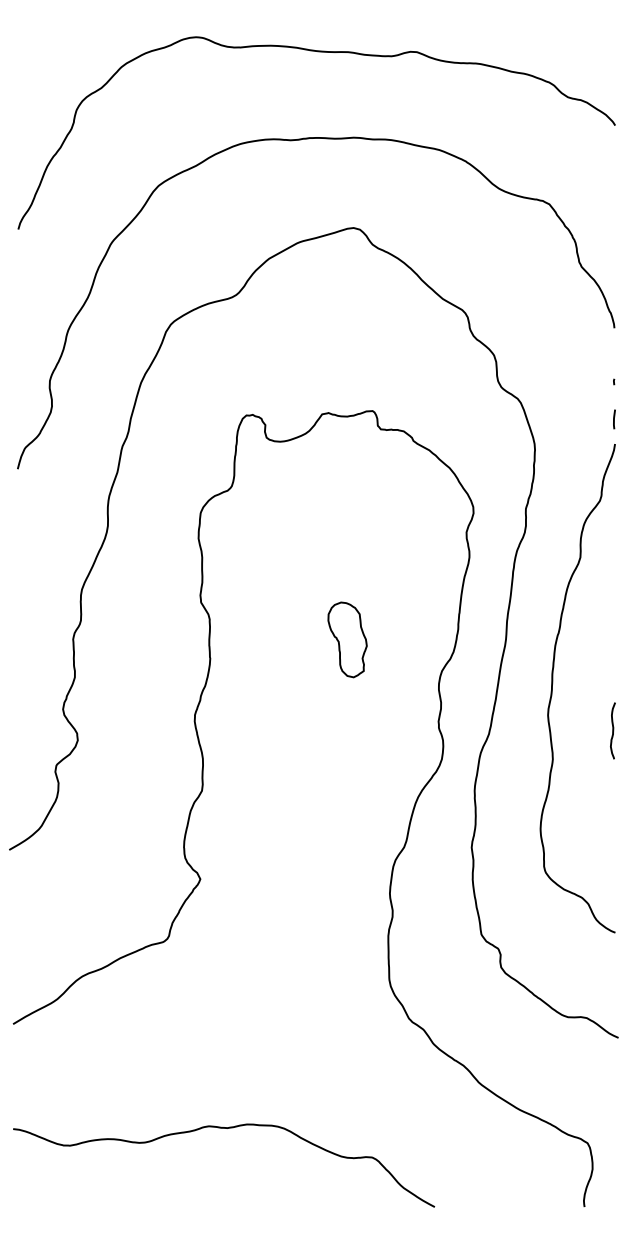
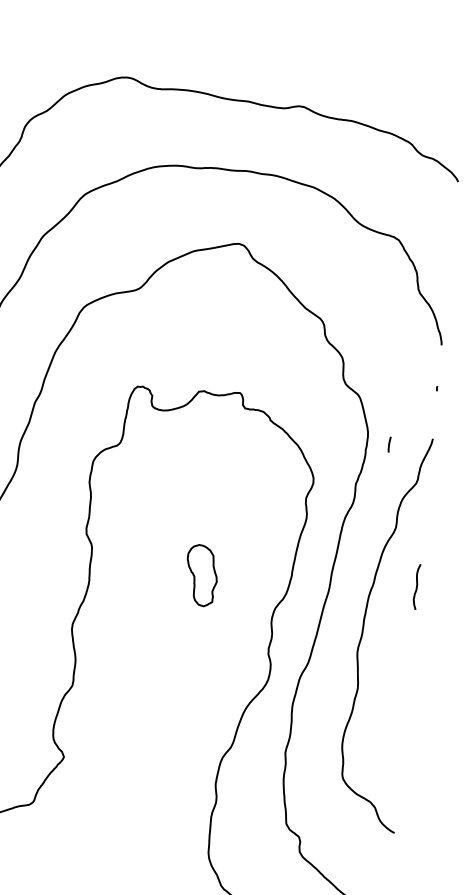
line: (614, 419) -> (389, 444), moved
curve: (612, 730) -> (416, 586), moved

